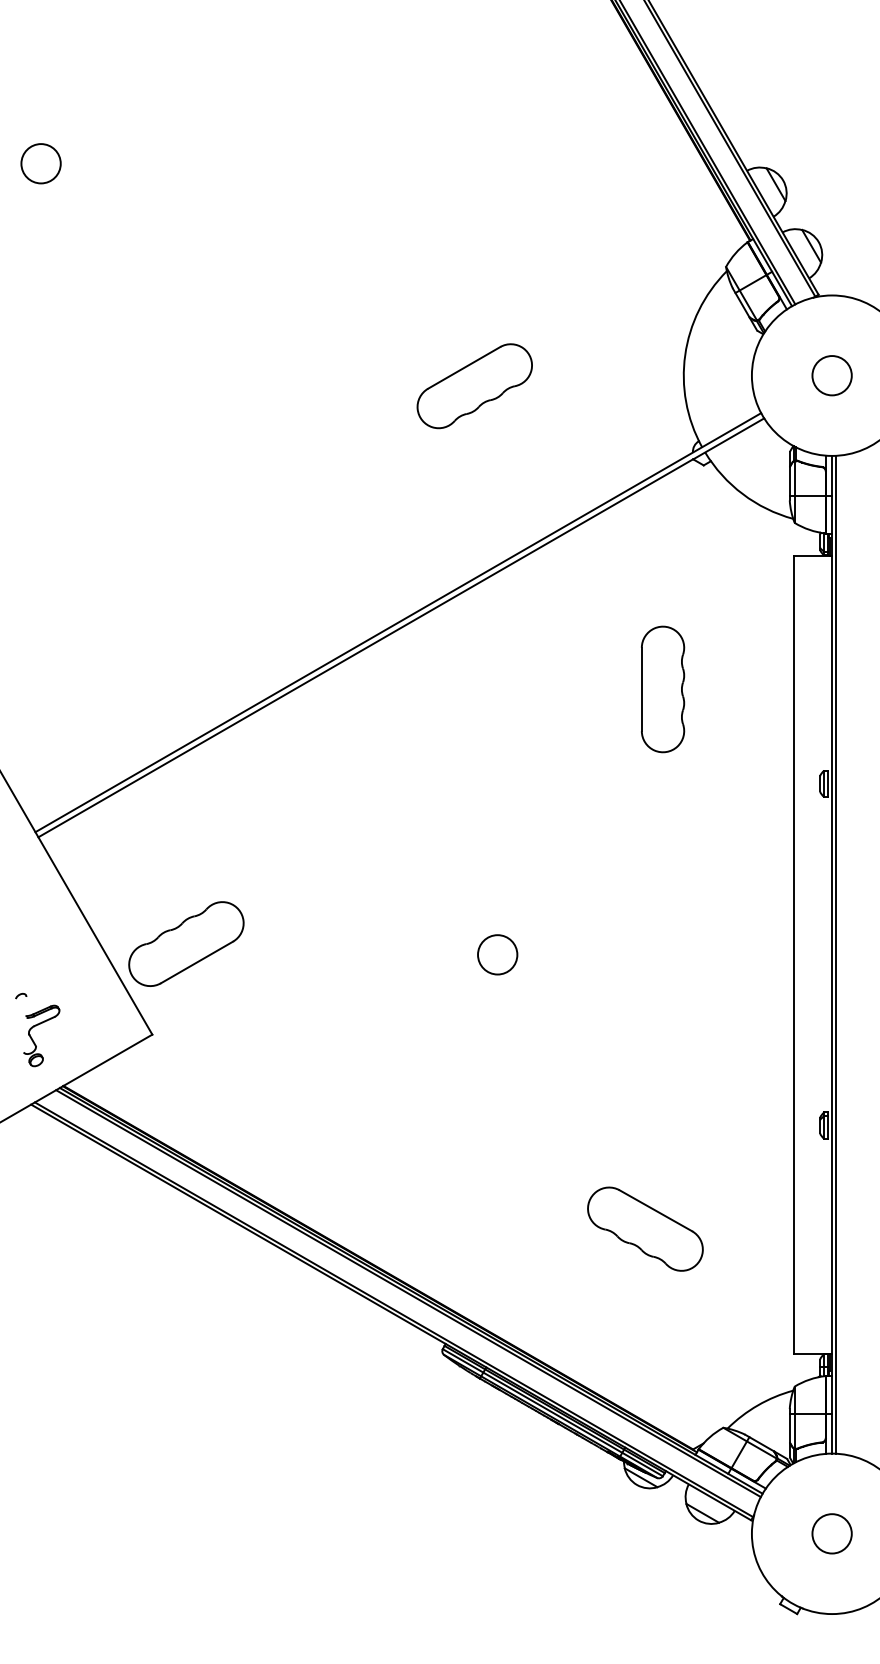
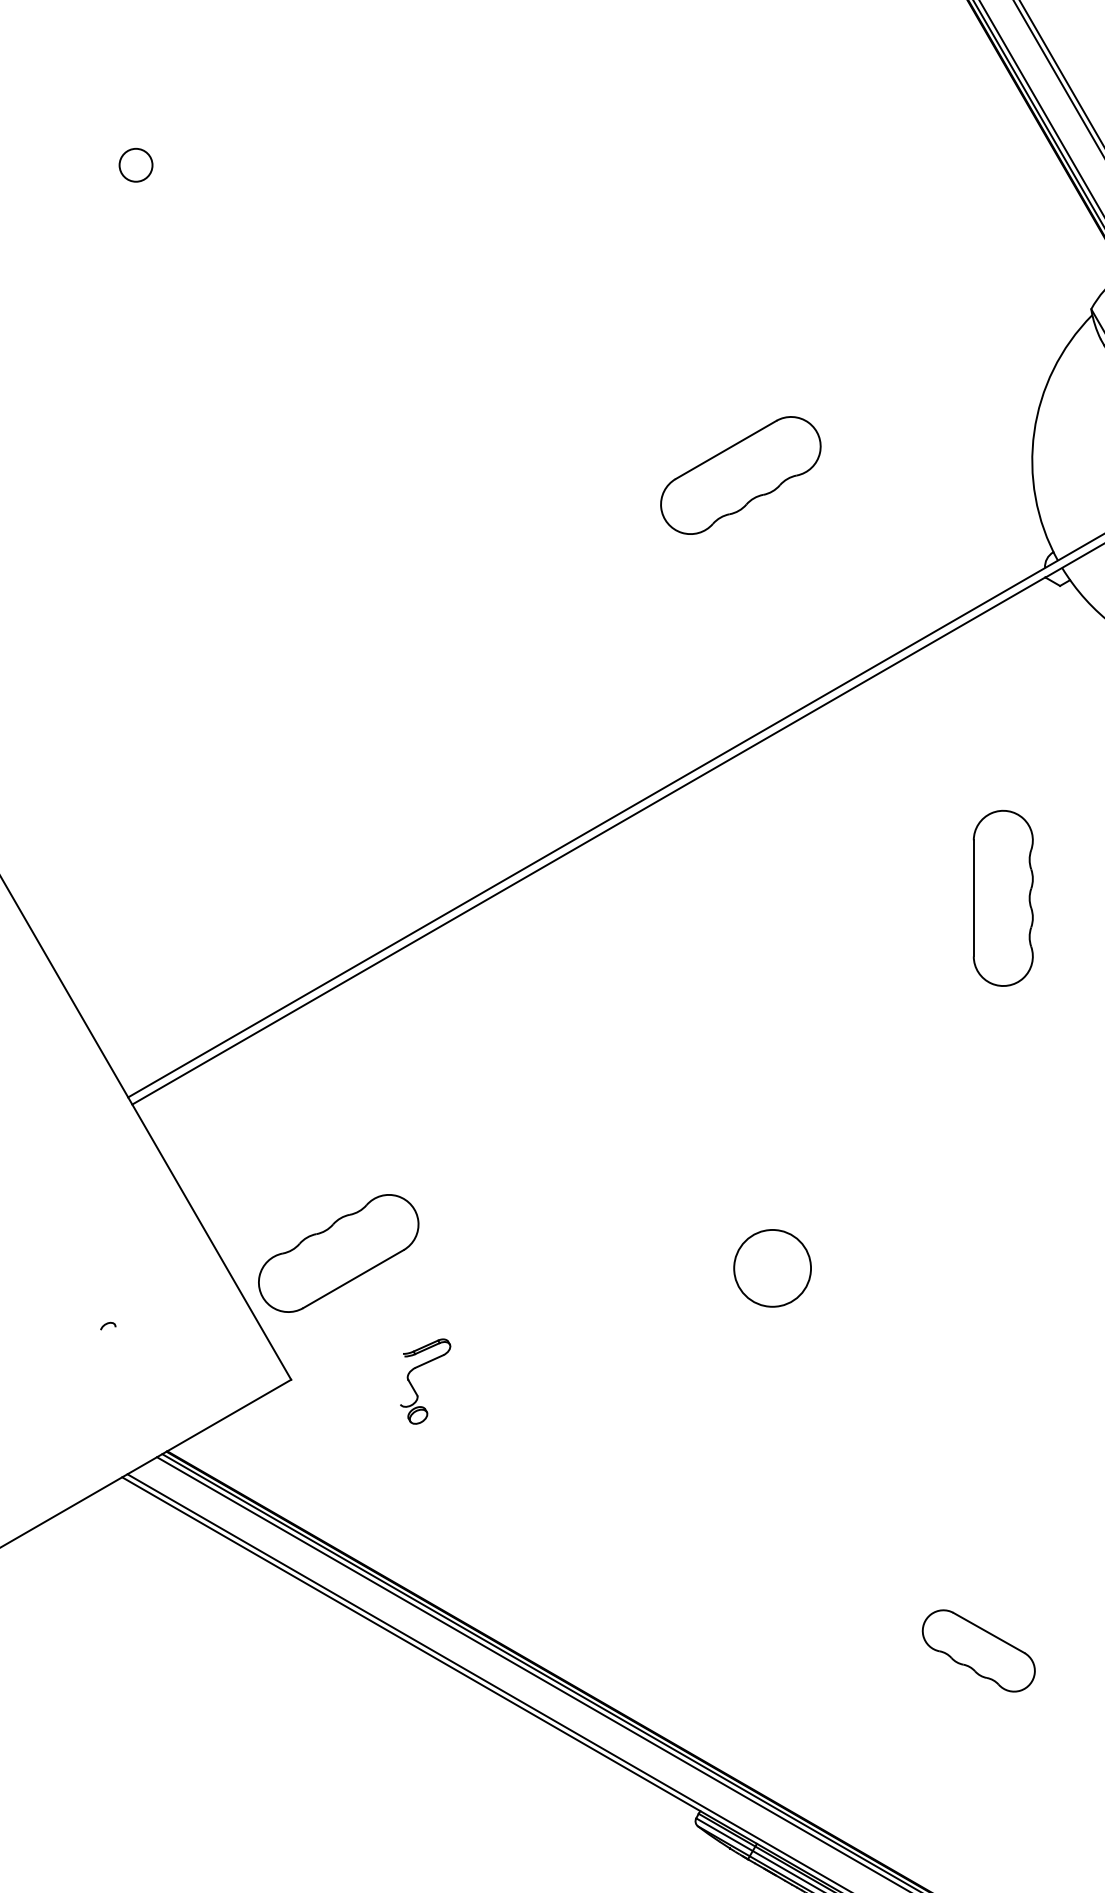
circle: (40, 163) -> (135, 164), size x0.6
circle: (497, 954) -> (772, 1267), size x1.4
part: (33, 1039) -> (414, 1386), moved
part: (645, 1228) -> (978, 1650), size x0.7

